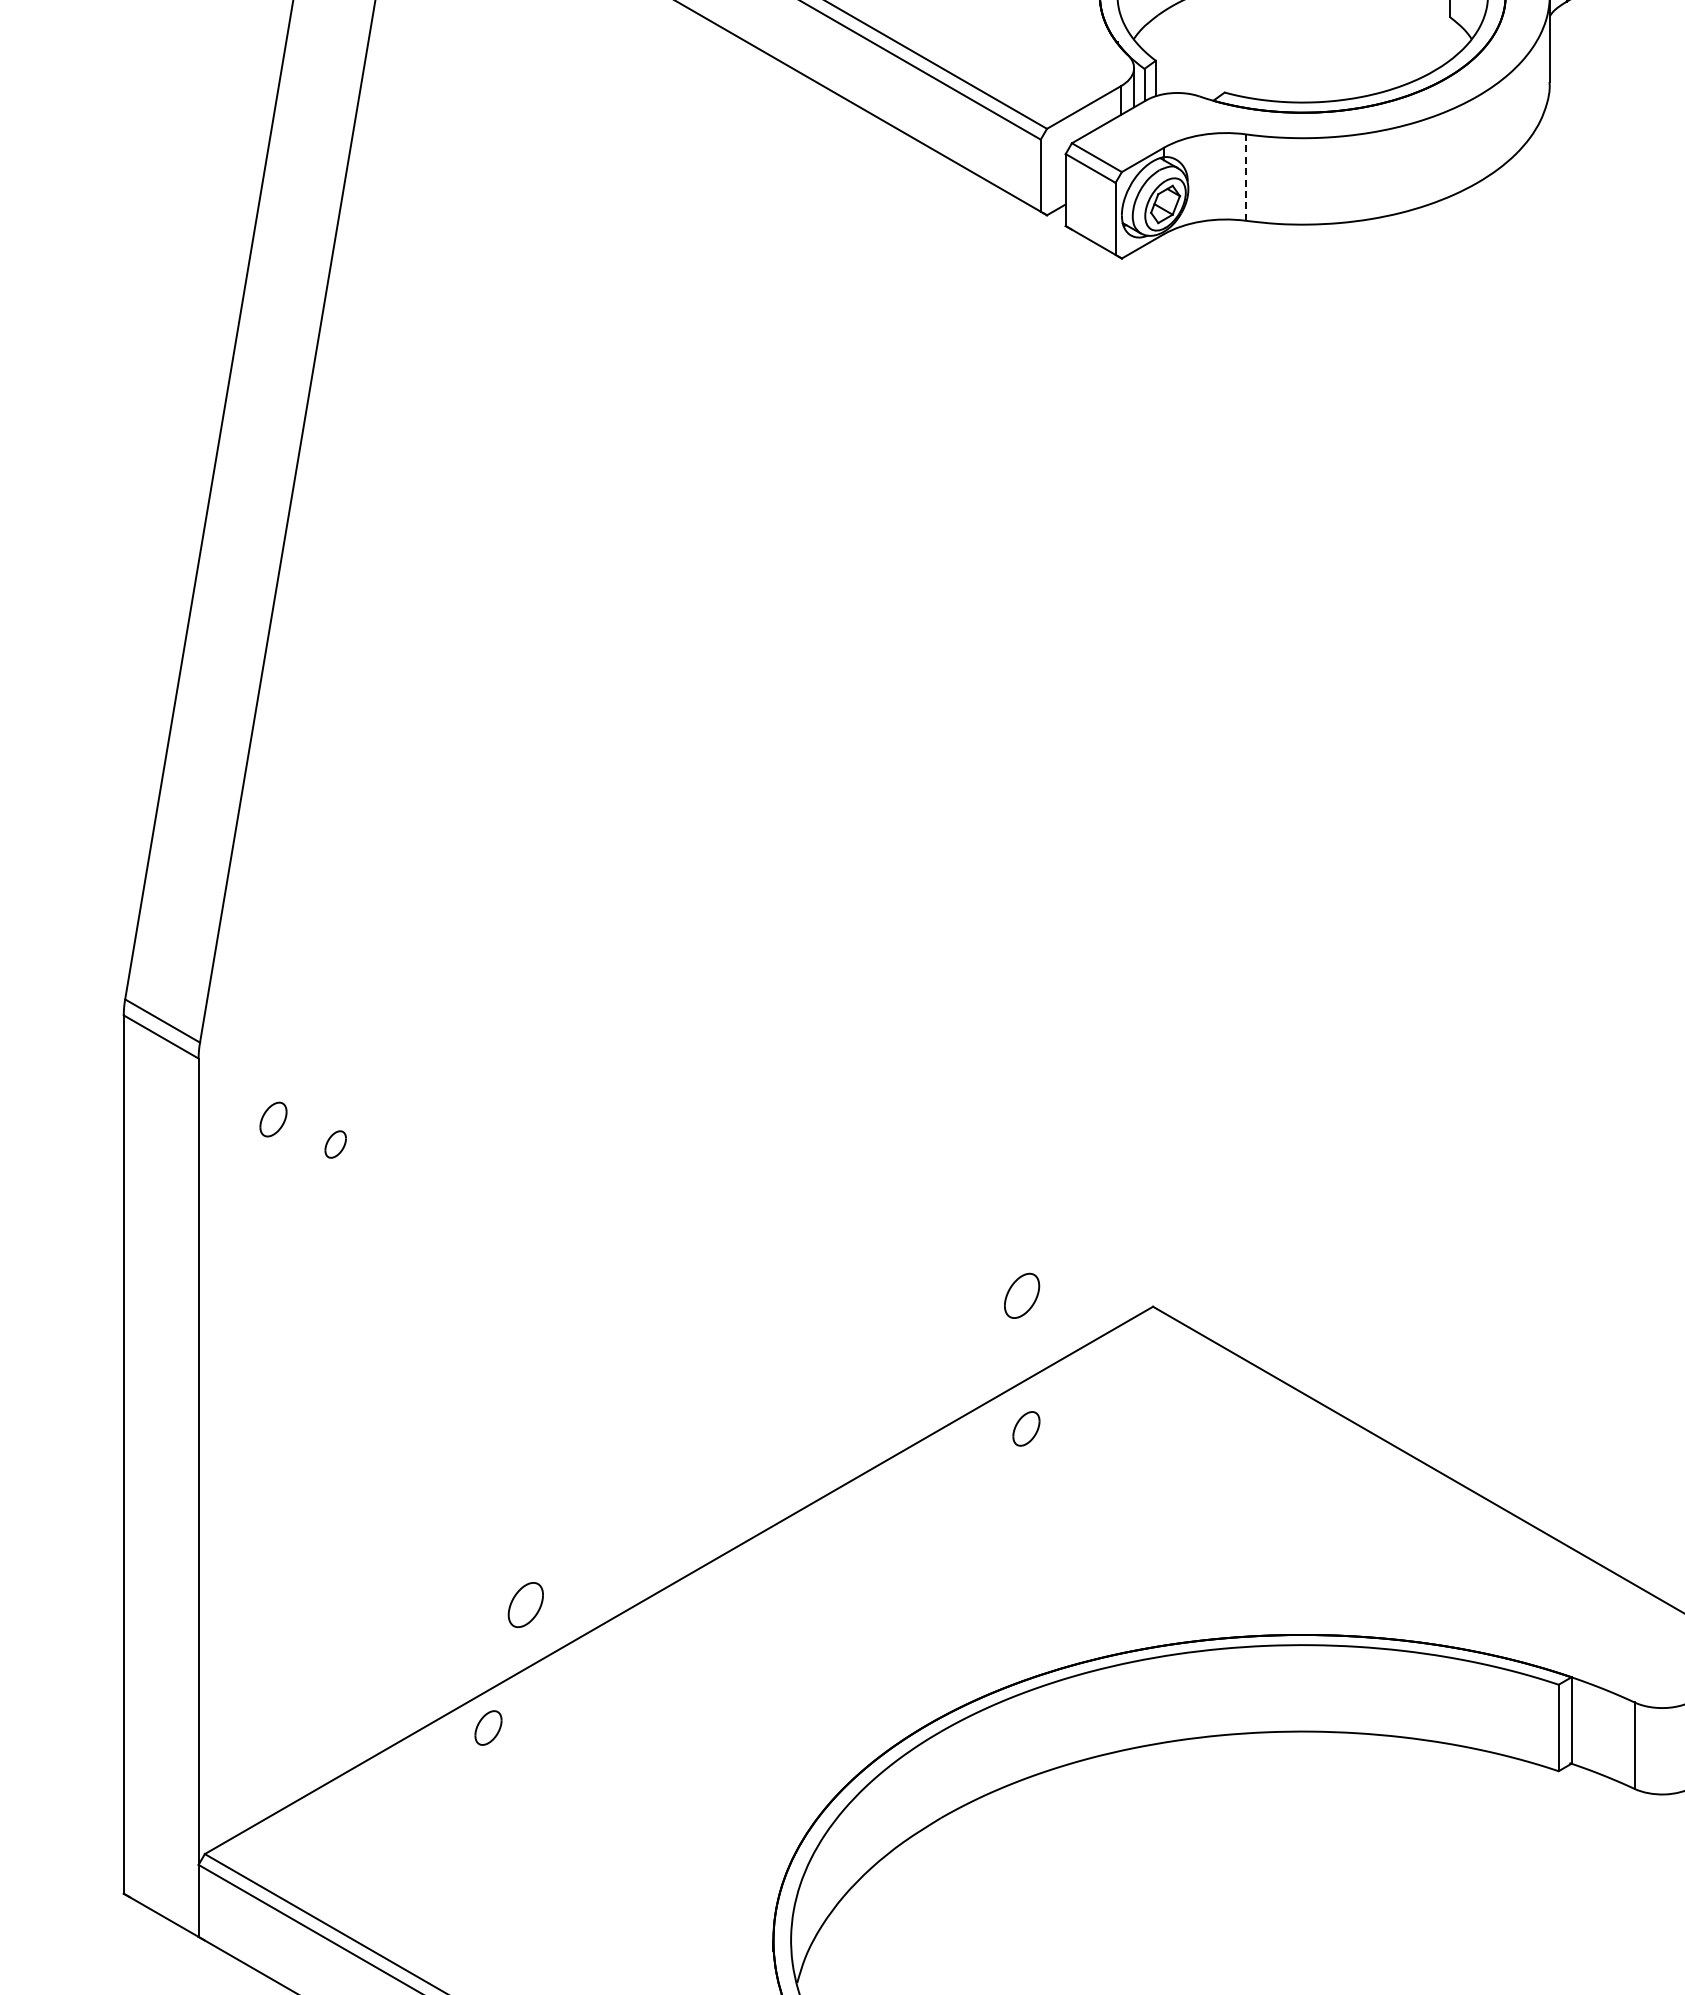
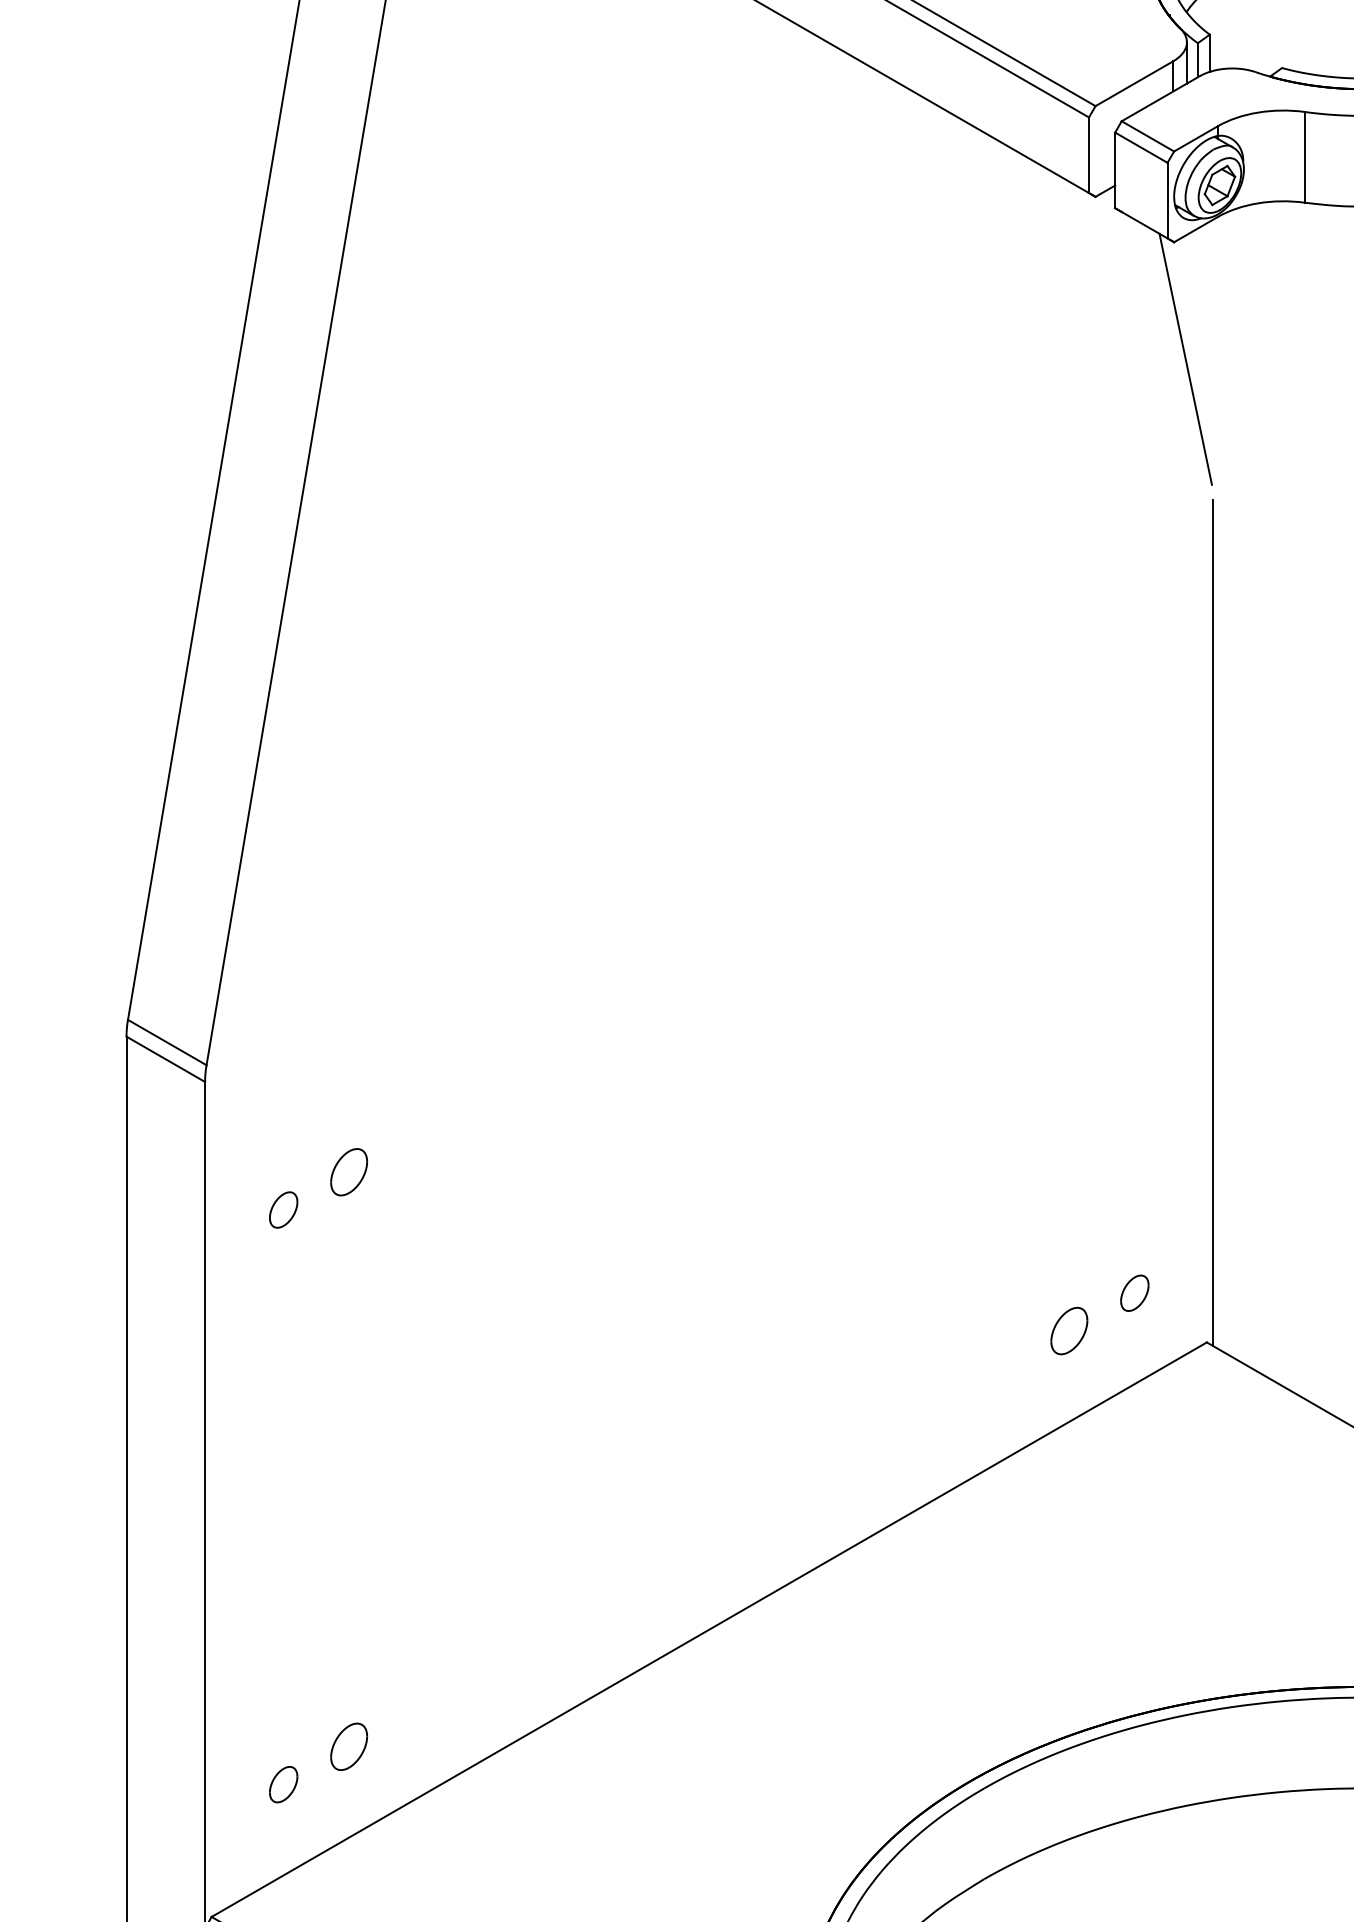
line: (1246, 177) -> (1304, 157), dashed -> solid
line: (1132, 369) -> (1185, 358), added
line: (1159, 907) -> (1213, 923), added
part: (273, 1119) -> (283, 1209), moved
part: (335, 1144) -> (348, 1172), size x1.67
part: (1026, 1428) -> (1134, 1292), moved
part: (525, 1605) -> (348, 1747), moved
part: (488, 1727) -> (283, 1784), moved

